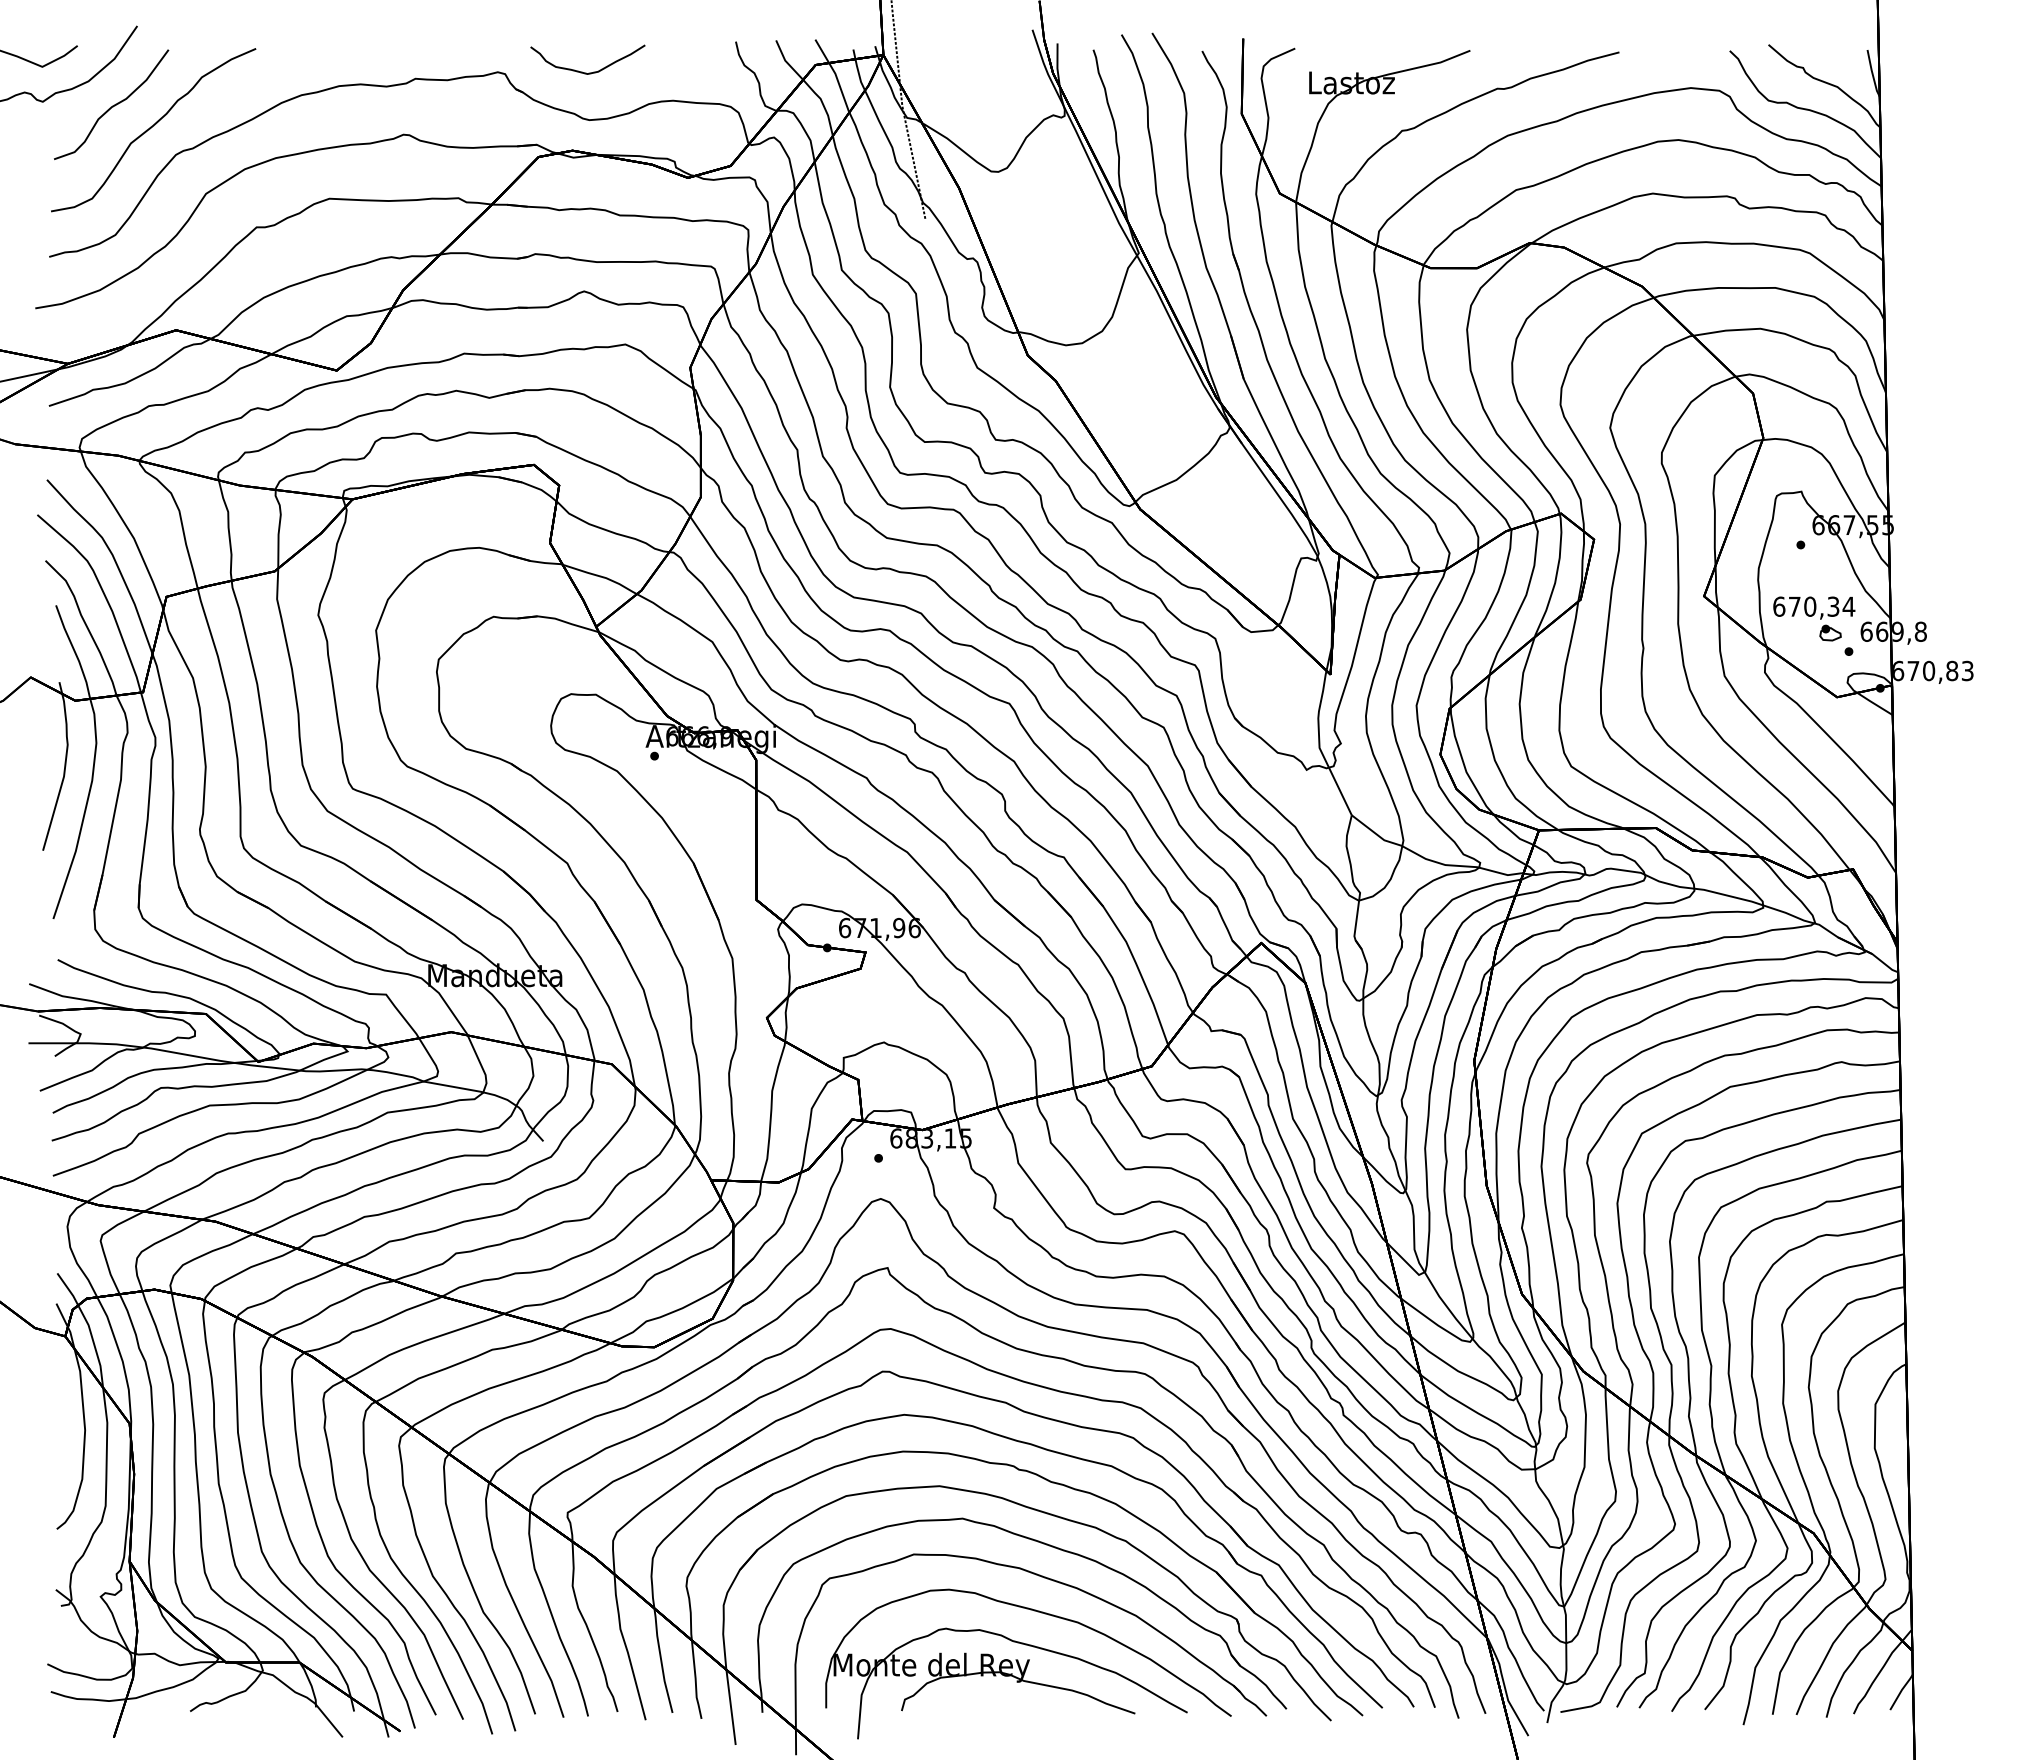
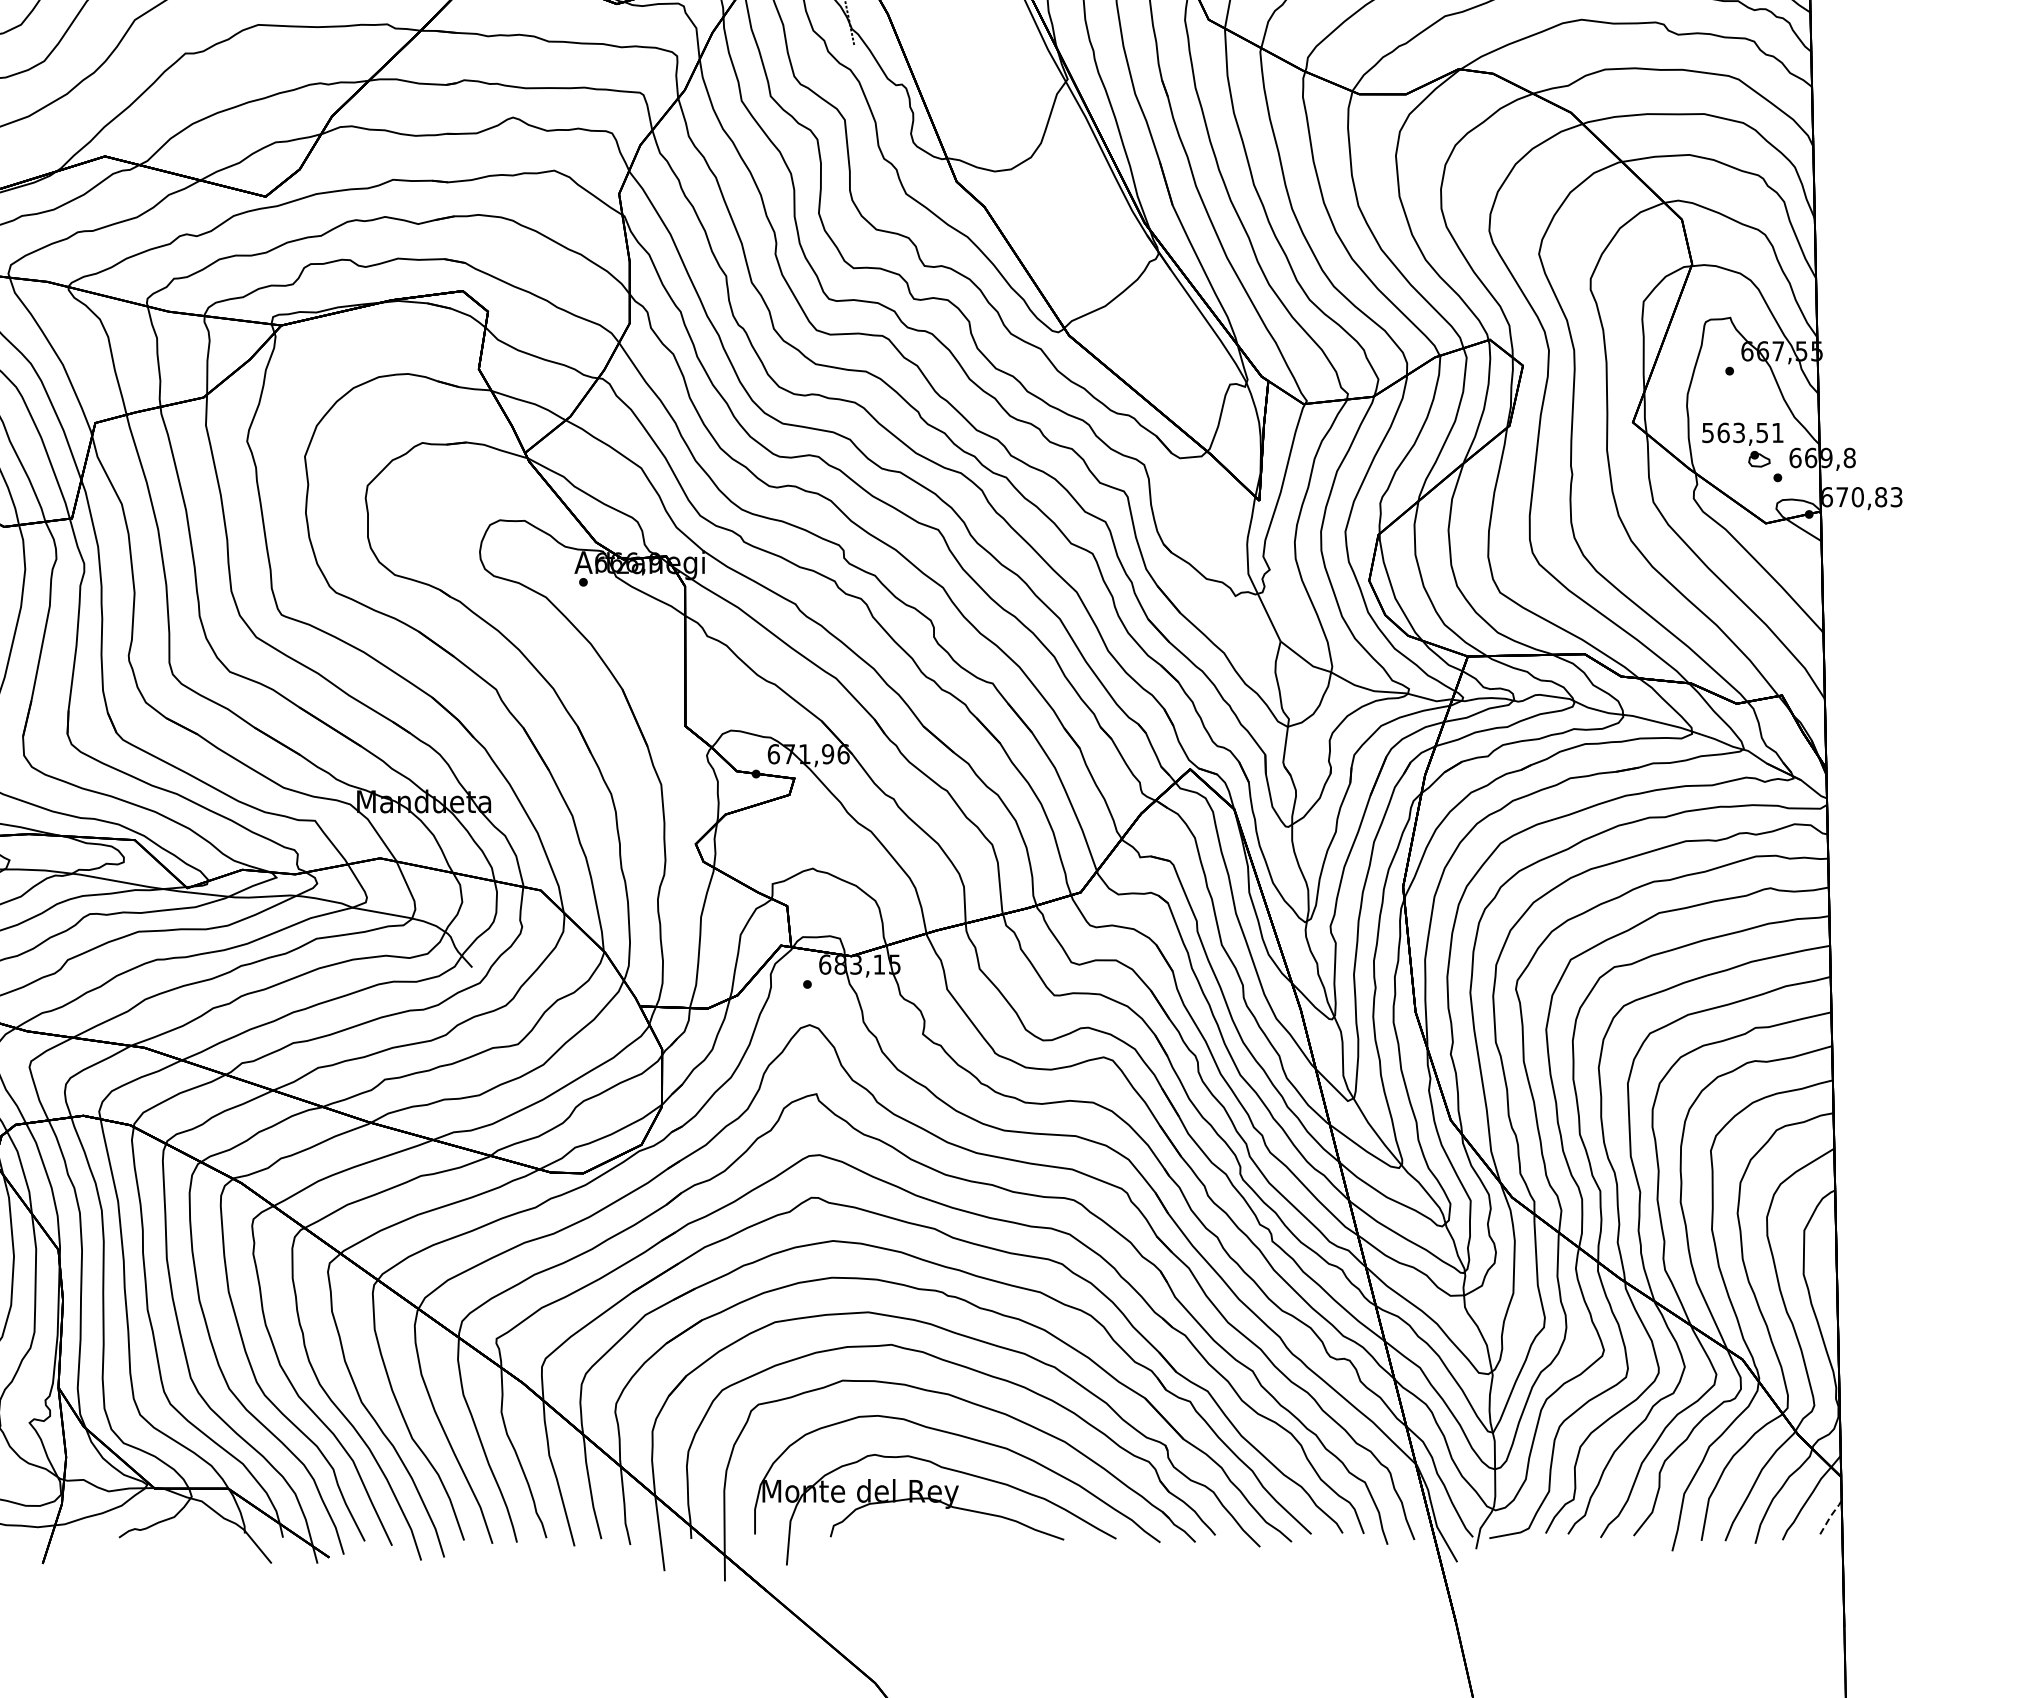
text: (1814, 606) -> (1743, 432), 670,34 -> 563,51
line: (1901, 1690) -> (1830, 1516), solid -> dashed

